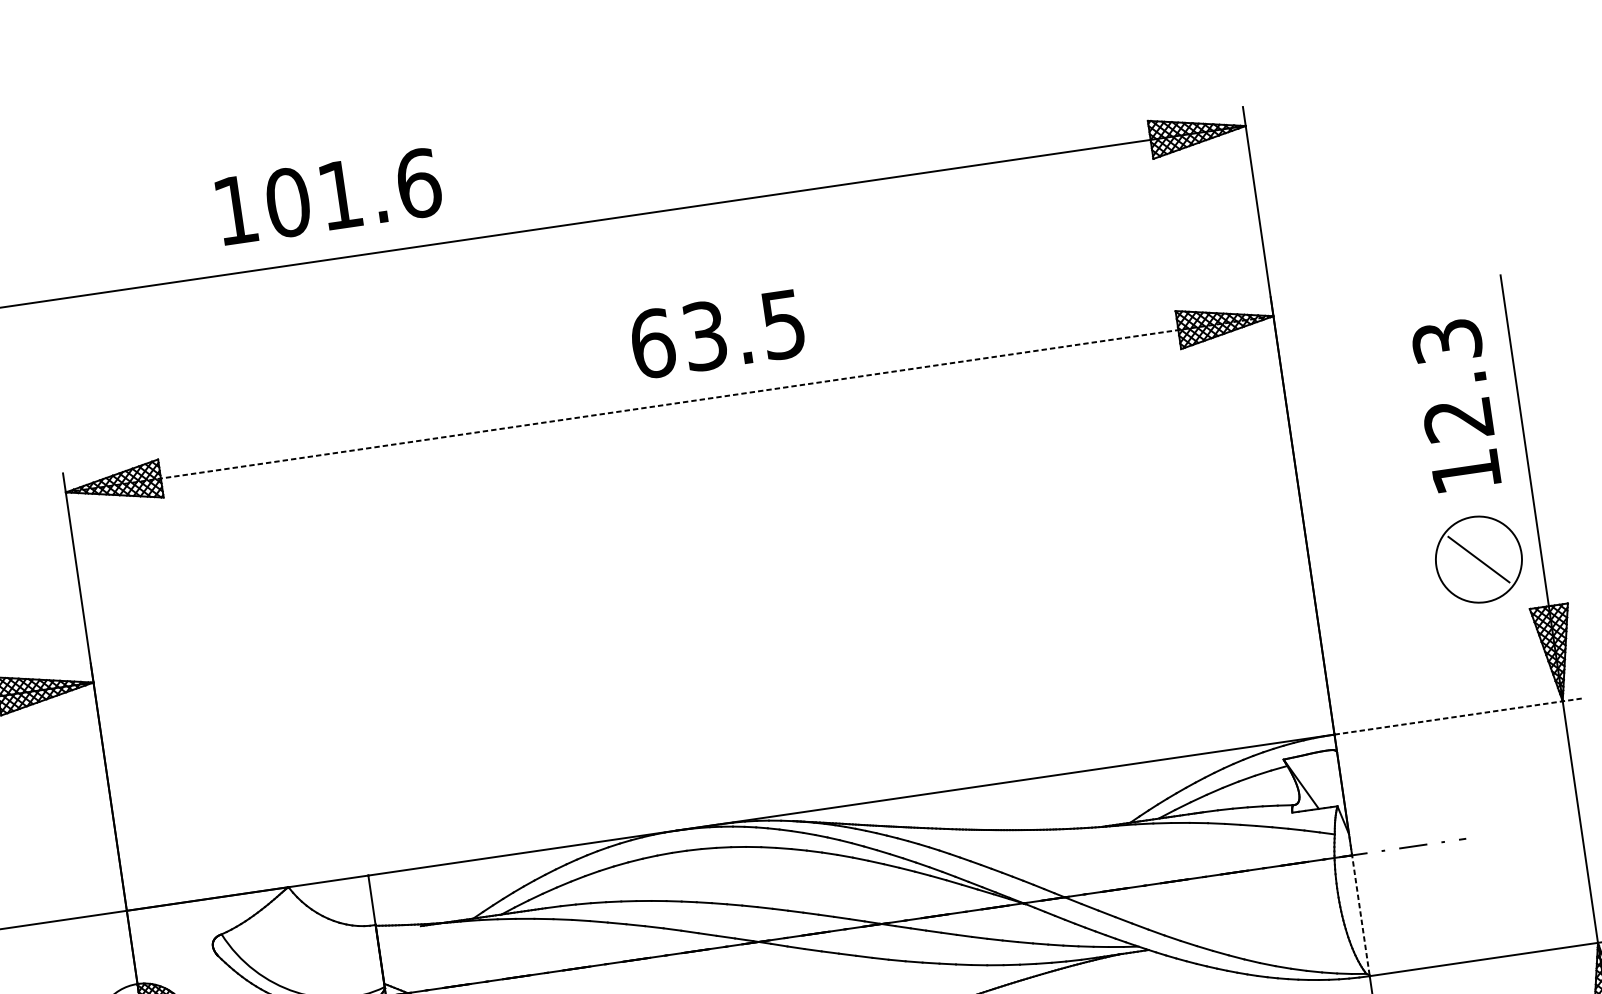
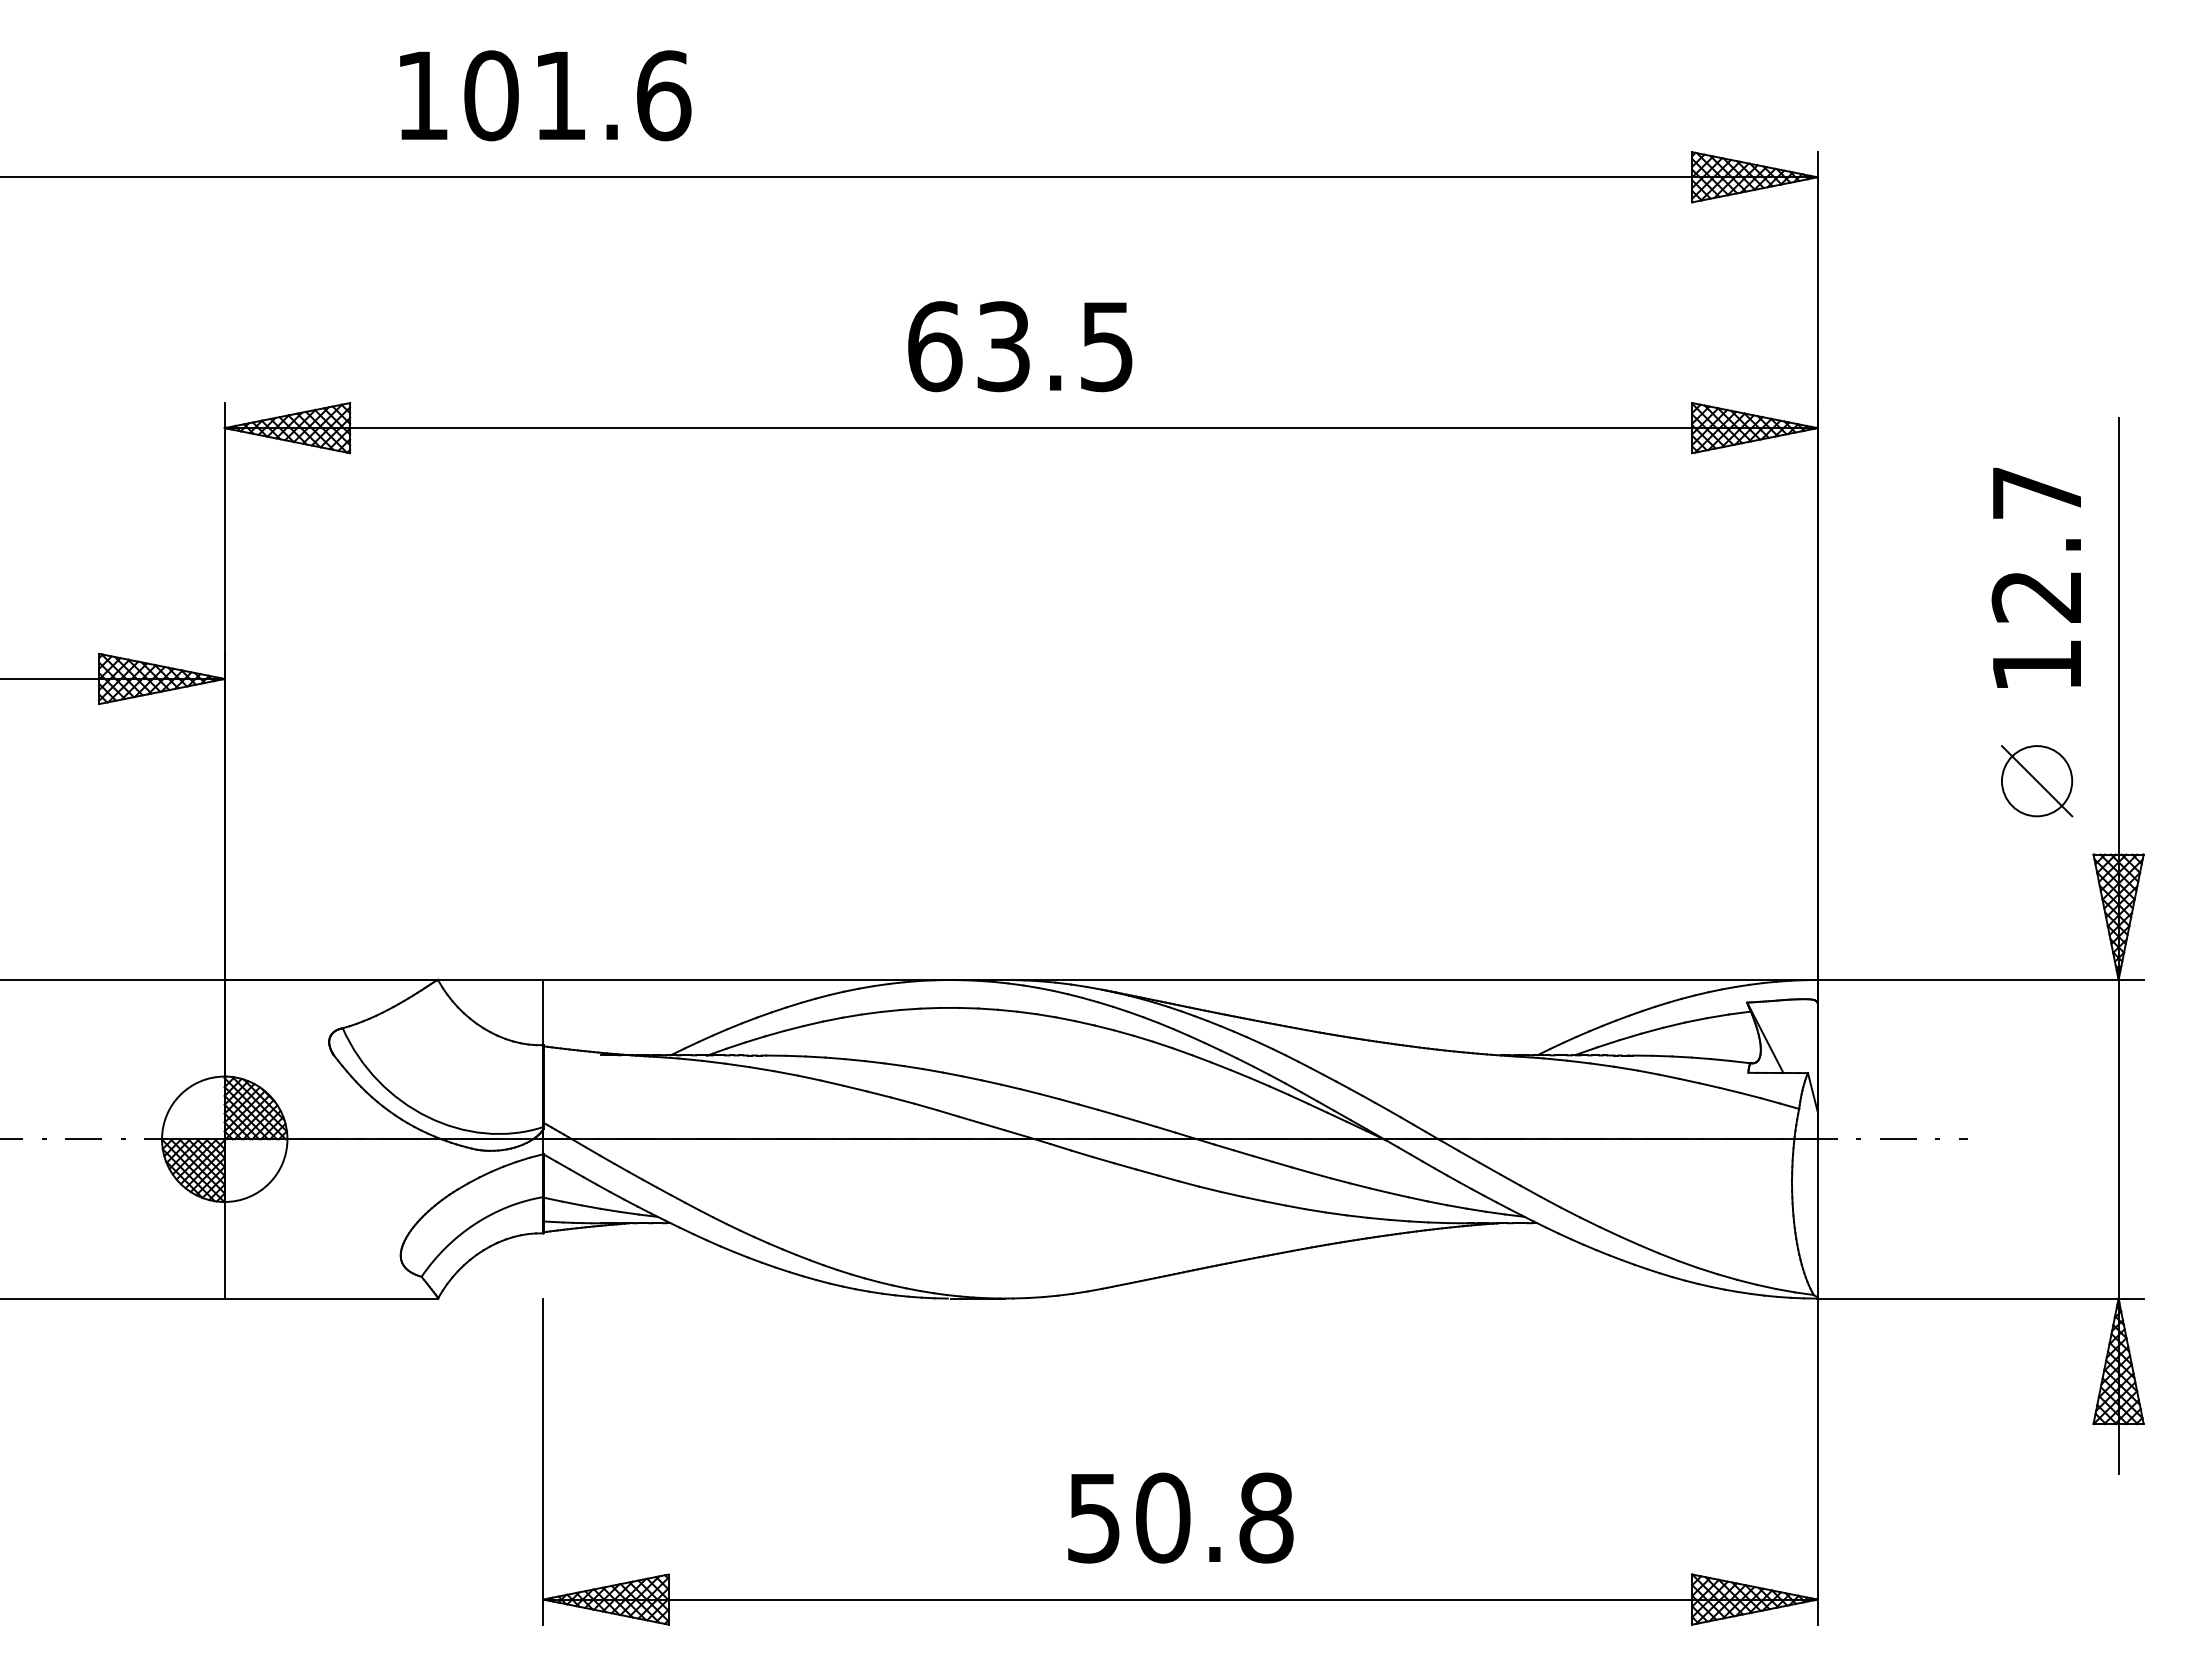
text: (329, 196) -> (545, 95), moved
text: (717, 334) -> (1020, 346), moved
text: (1446, 341) -> (2036, 493), 12.3 -> 12.7
line: (669, 404) -> (1021, 428), dashed -> solid
circle: (1478, 559) -> (2036, 781), size x0.62
line: (1458, 716) -> (1980, 980), dashed -> solid
line: (1359, 904) -> (1817, 1204), dashed -> solid

